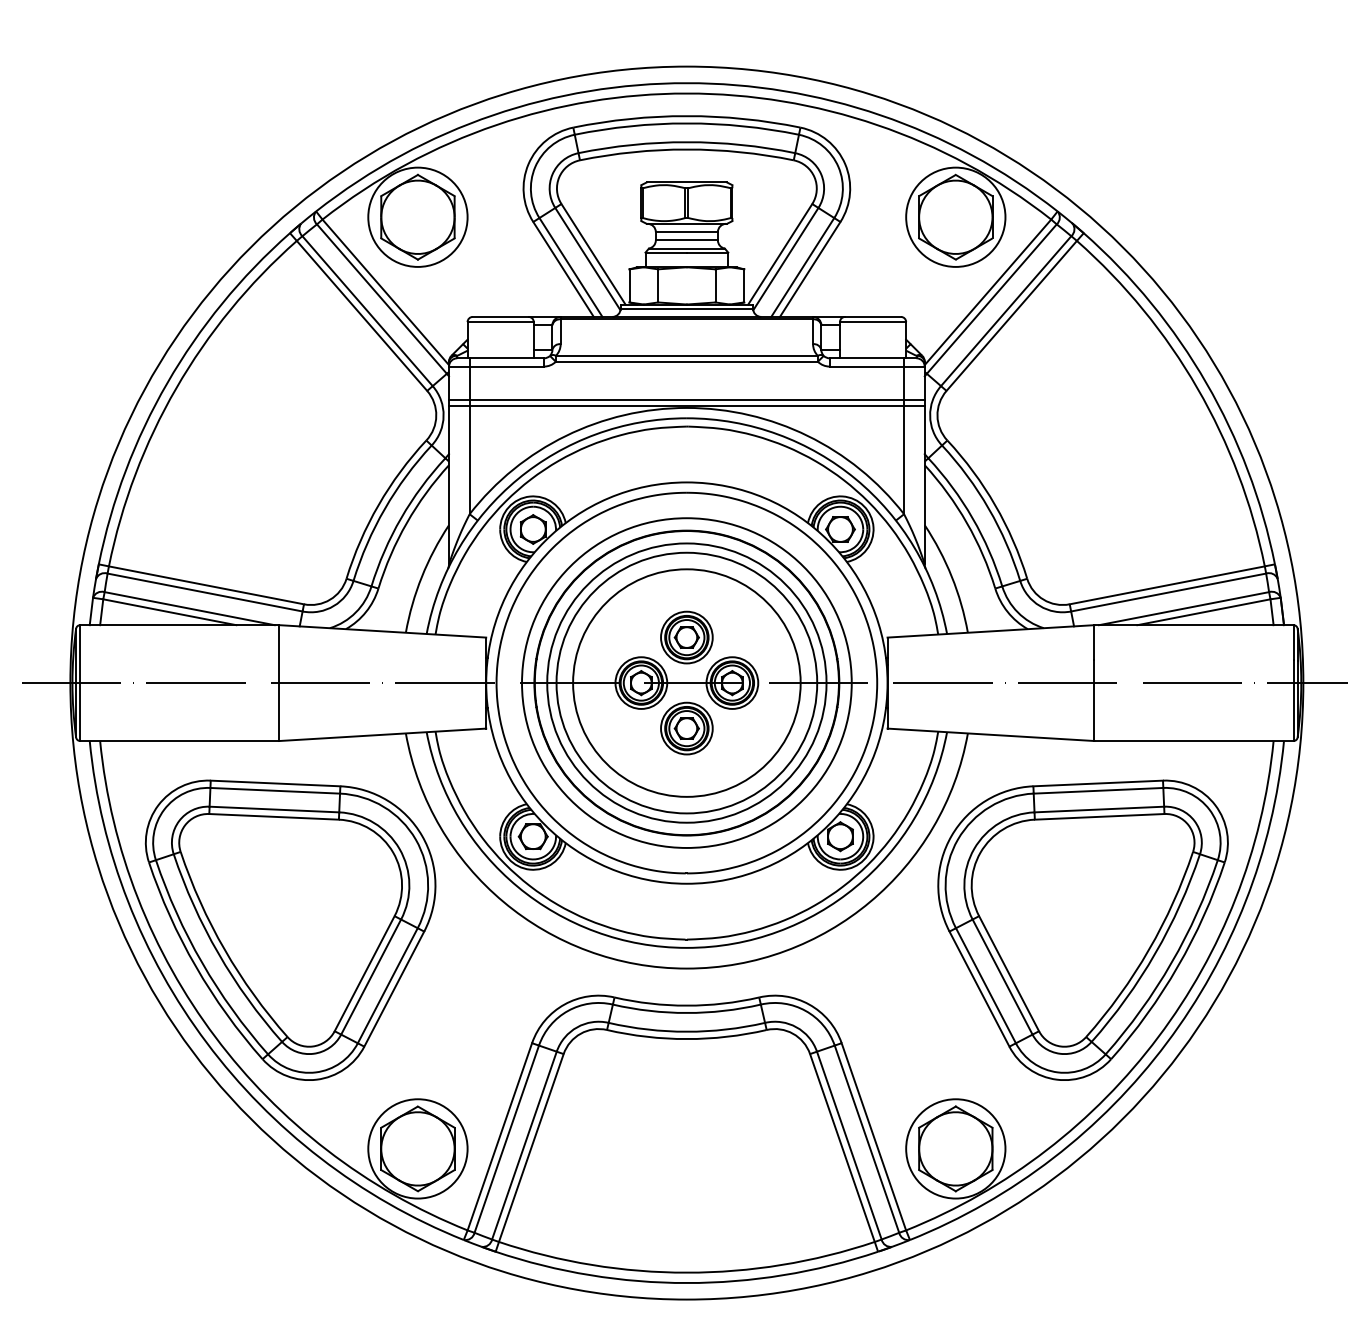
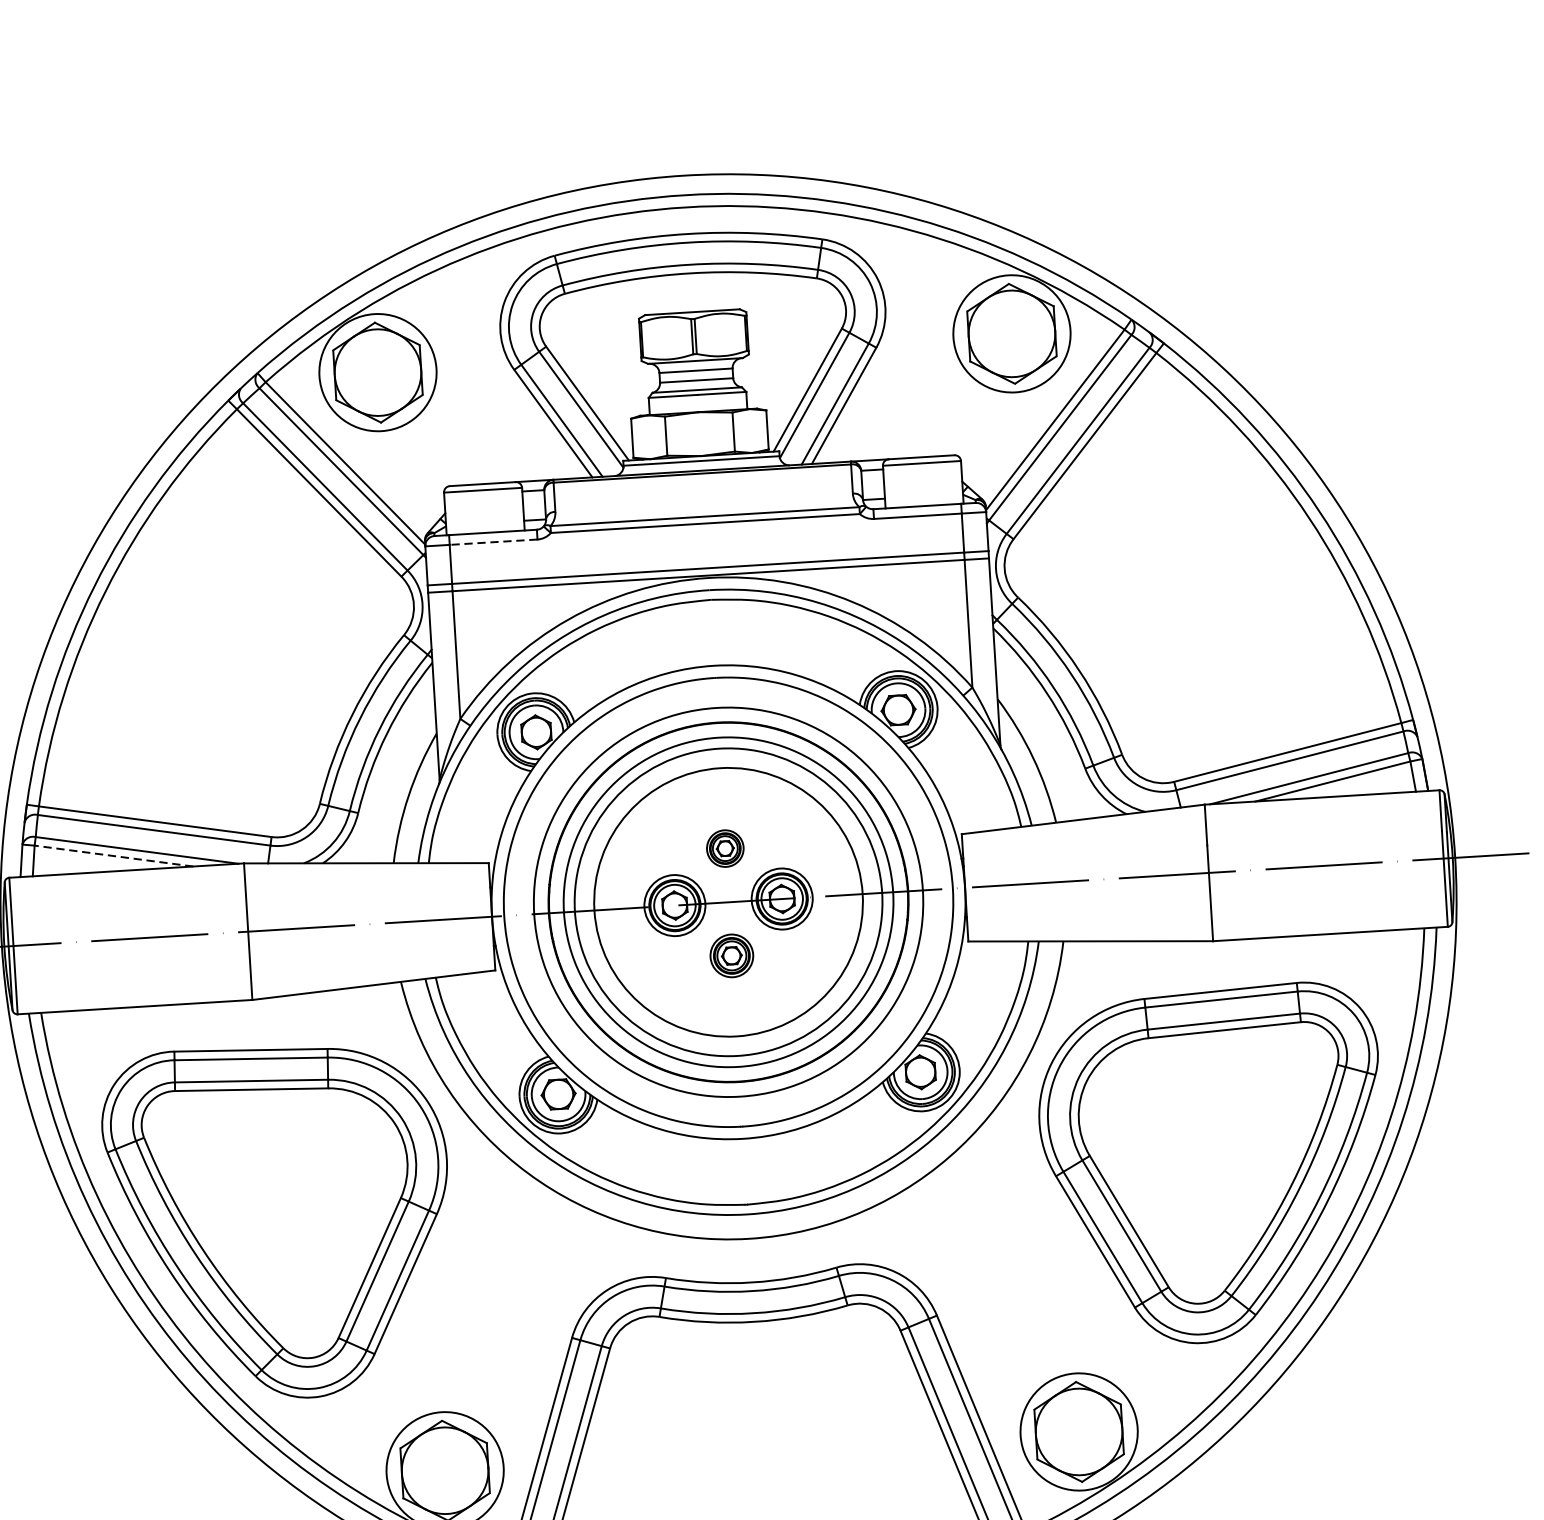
line: (506, 366) -> (493, 542), solid -> dashed
line: (169, 612) -> (113, 856), solid -> dashed
part: (686, 637) -> (724, 848), size x0.6
part: (686, 728) -> (731, 955), size x0.7

